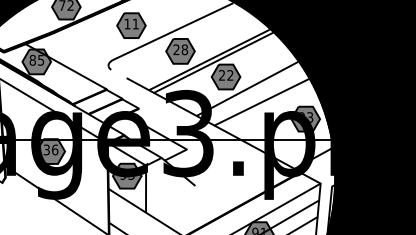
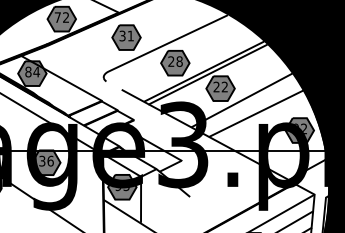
text: (127, 23) -> (122, 35), 11 -> 31
text: (40, 60) -> (36, 72), 85 -> 84
text: (310, 117) -> (304, 128), 03 -> 02

